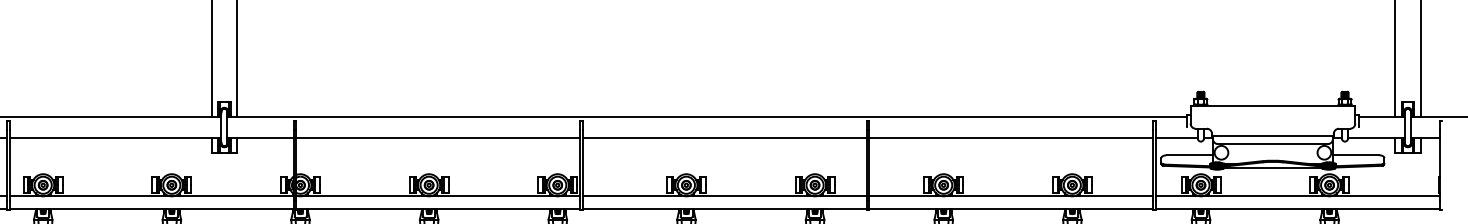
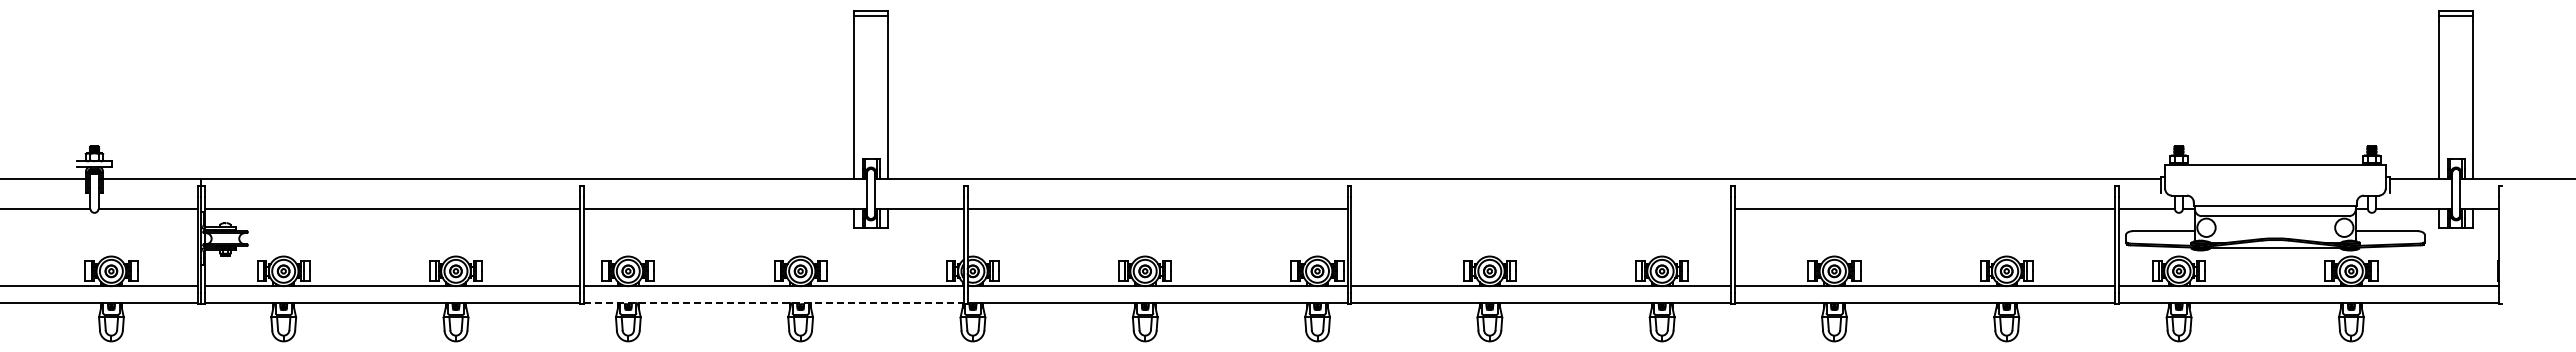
line: (725, 138) -> (1541, 208), removed
line: (152, 209) -> (774, 303), solid -> dashed

